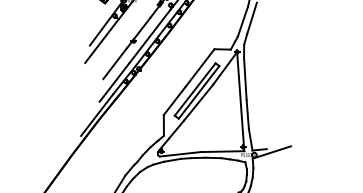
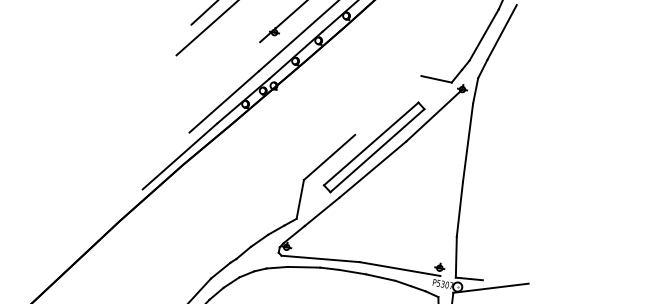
line: (115, 63) -> (232, 67), removed
line: (199, 67) -> (387, 104), removed
line: (240, 101) -> (451, 182), removed

